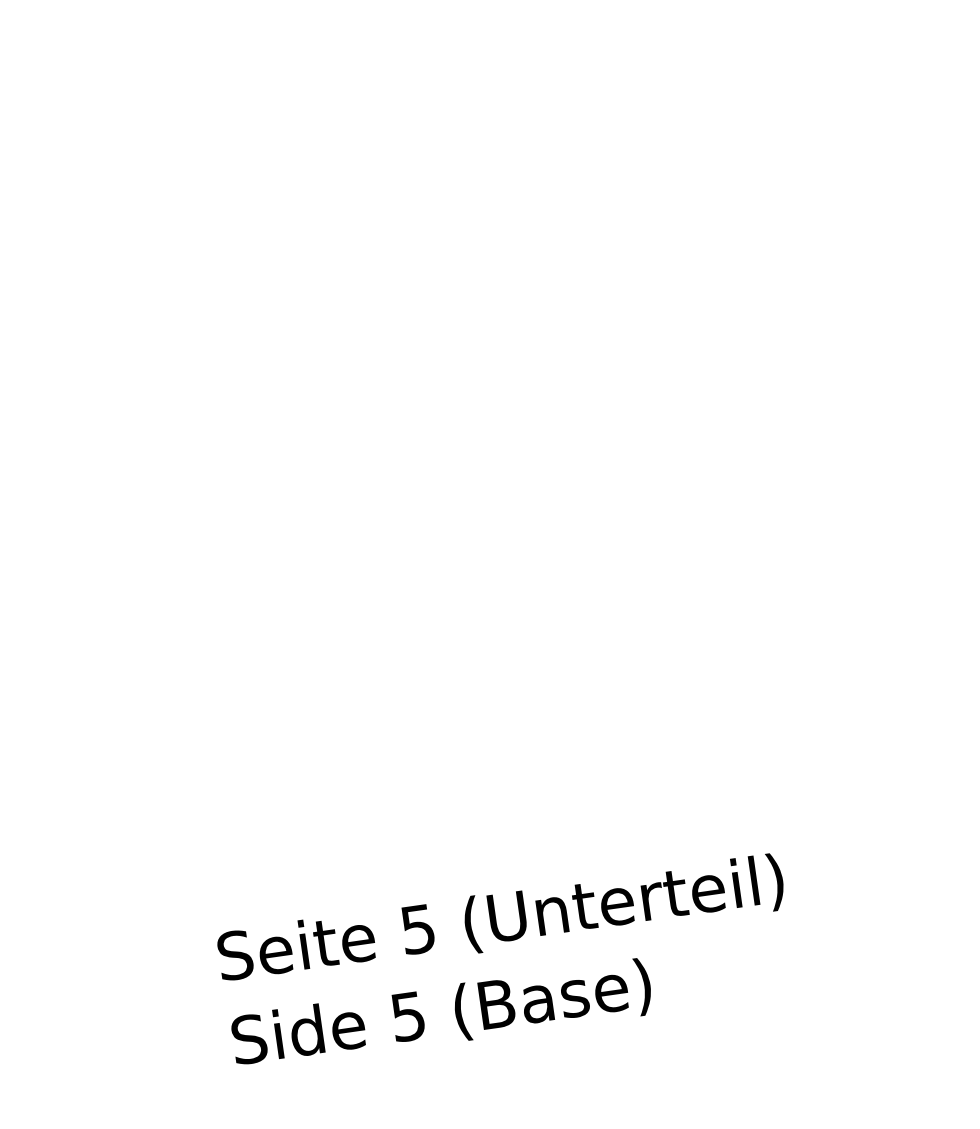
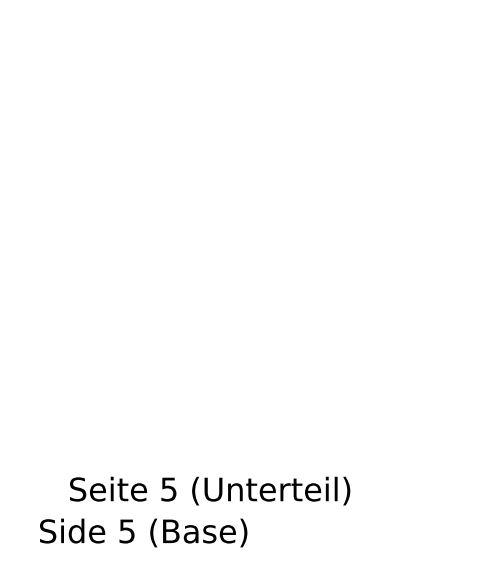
text: (441, 1014) -> (143, 532), moved

